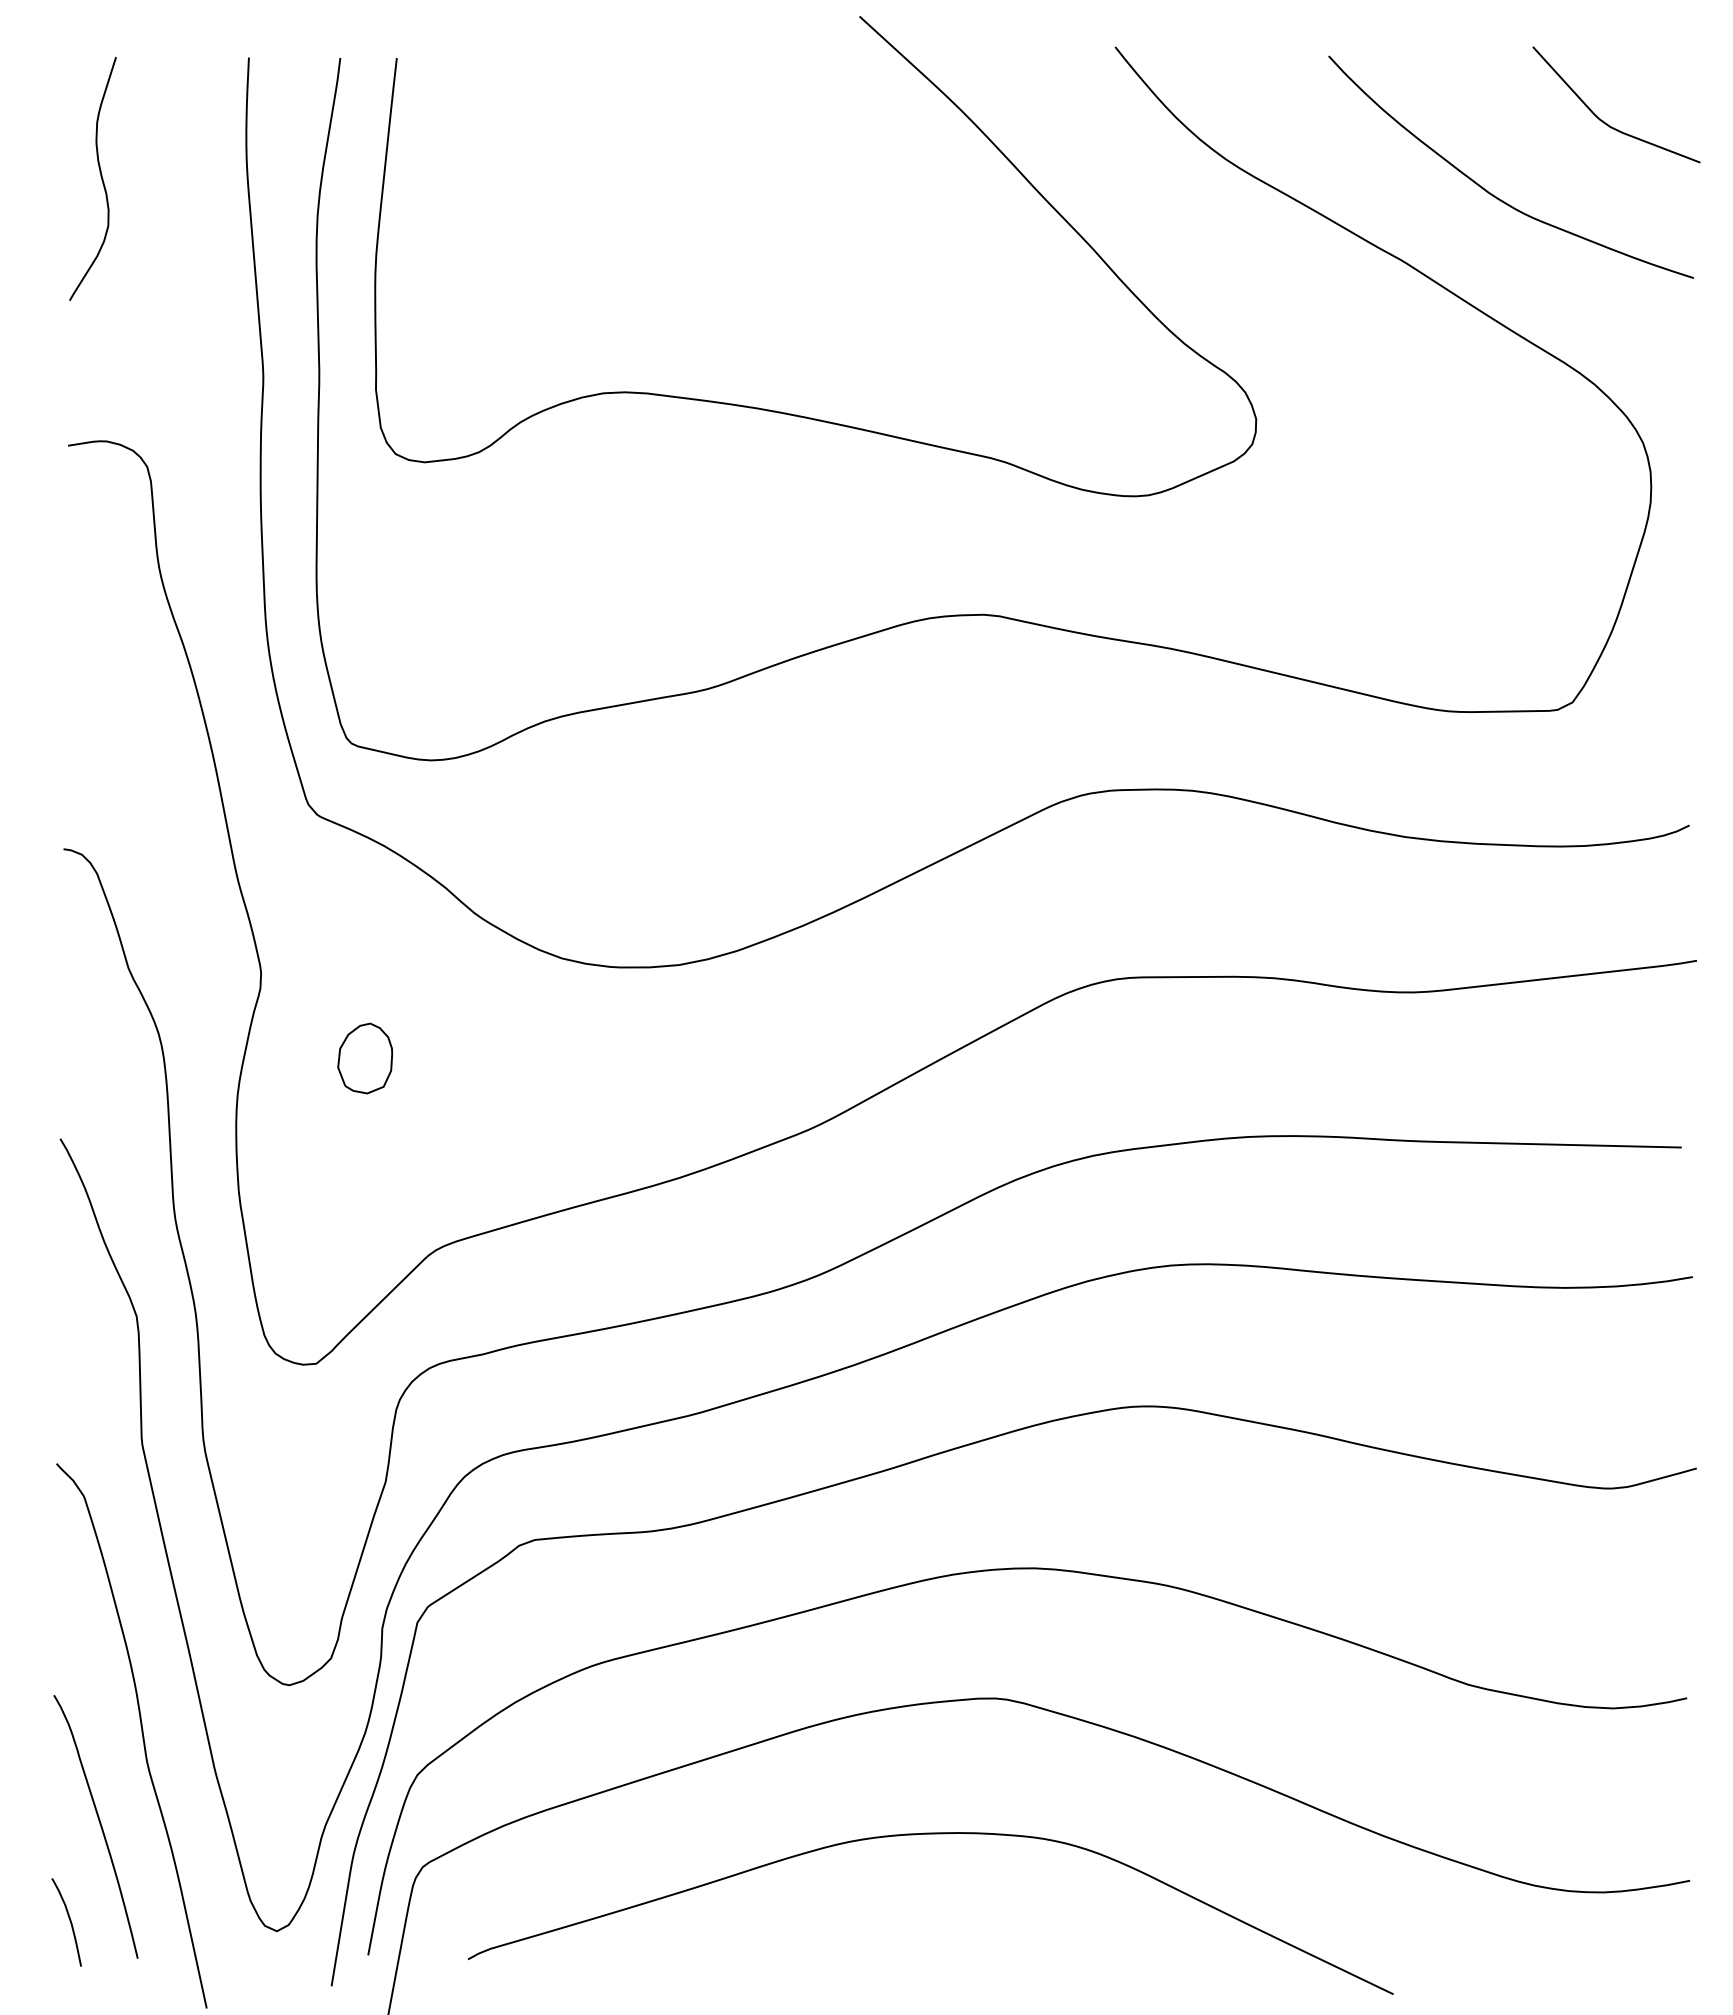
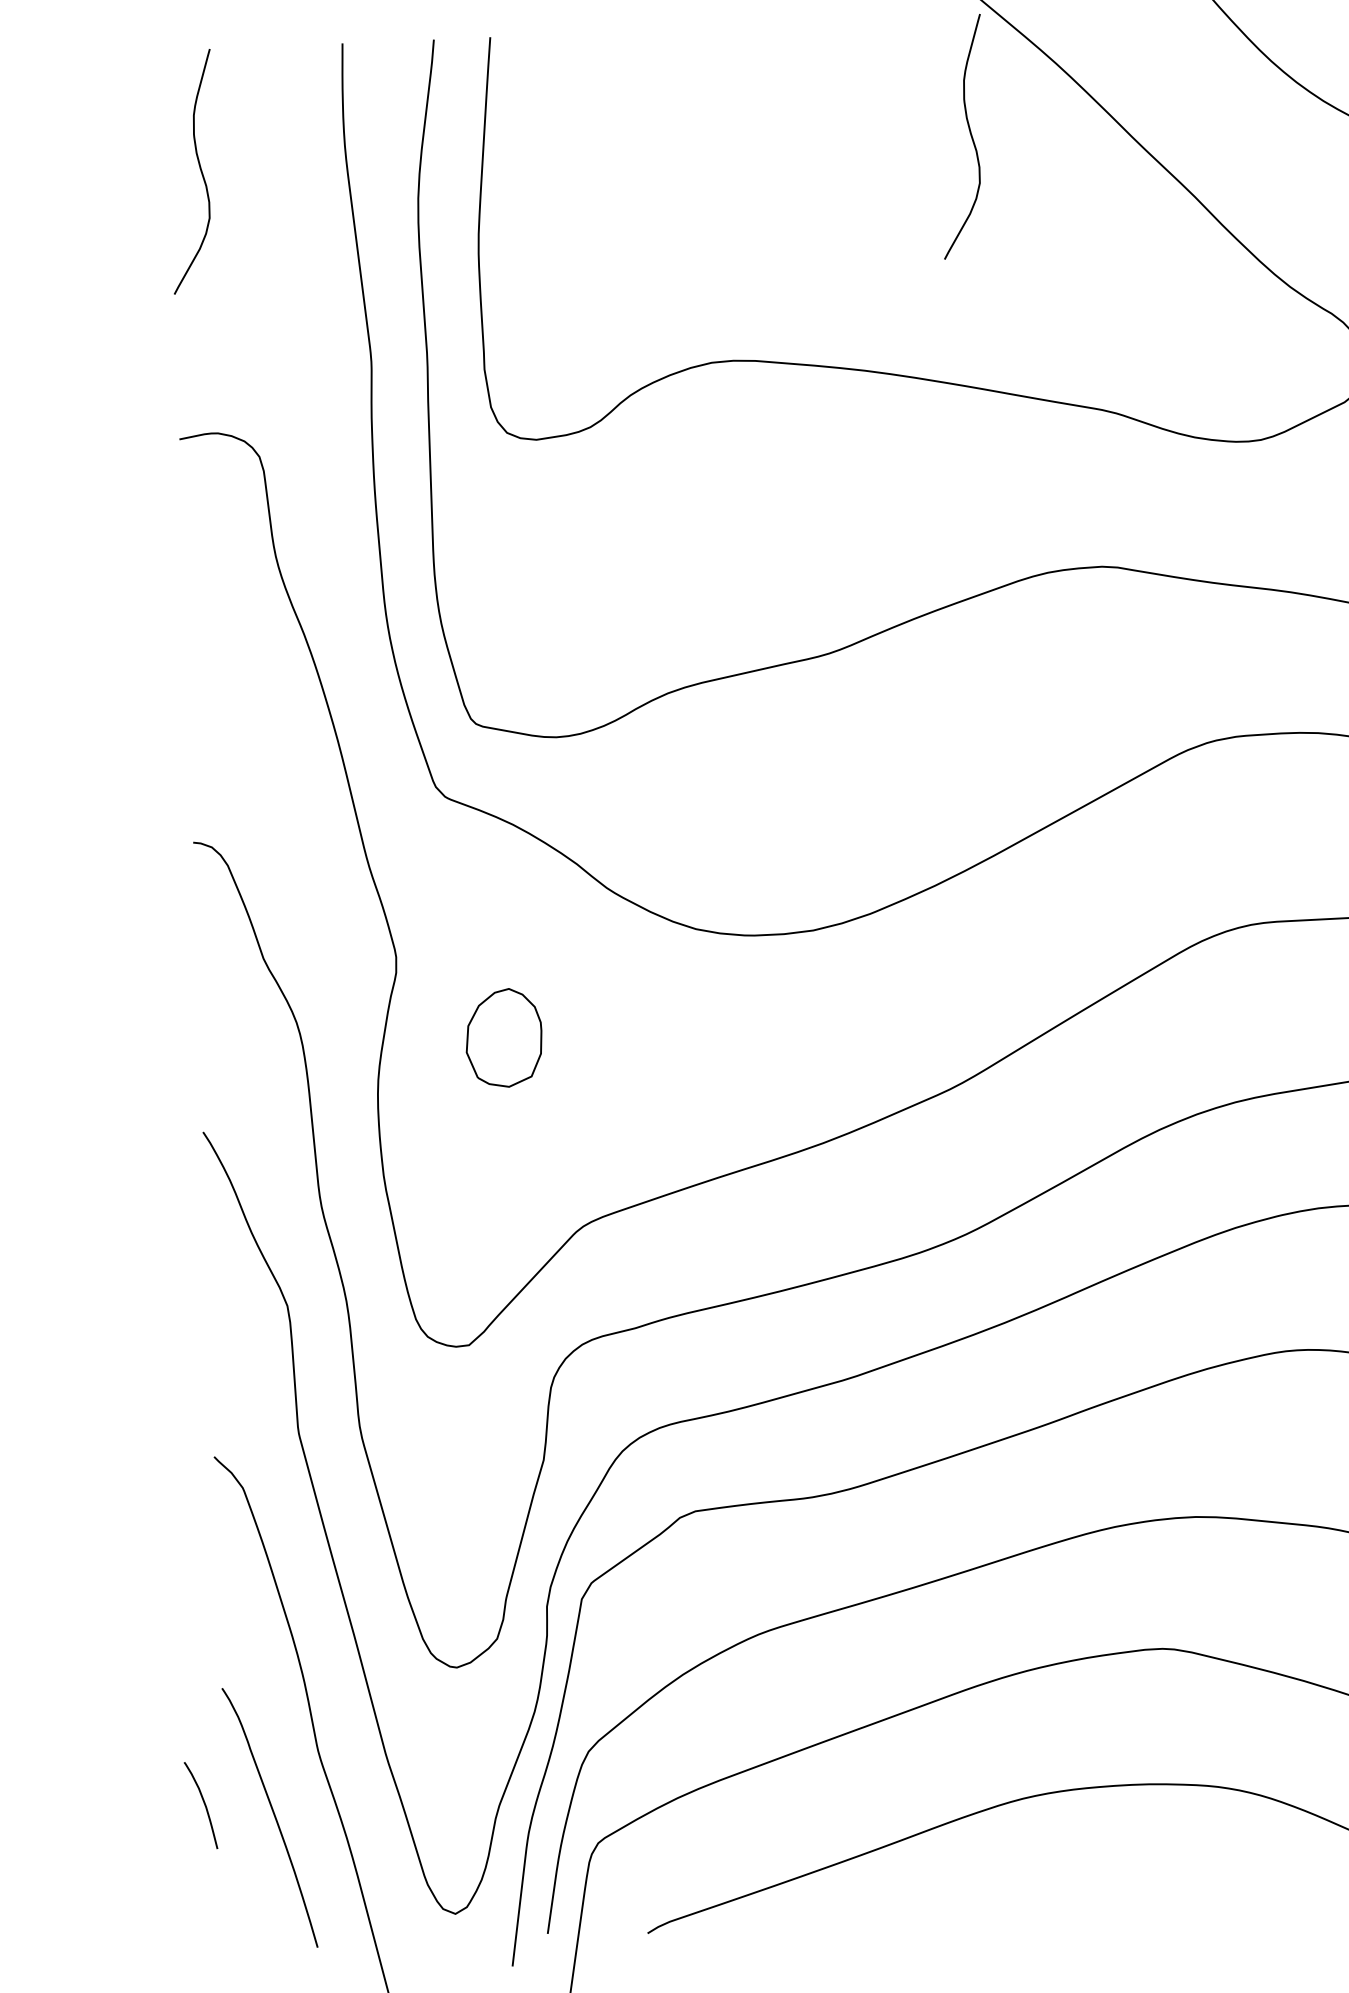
curve: (871, 176) -> (969, 134), added
part: (365, 1058) -> (504, 1038), size x1.4
curve: (69, 1921) -> (203, 1804), moved

